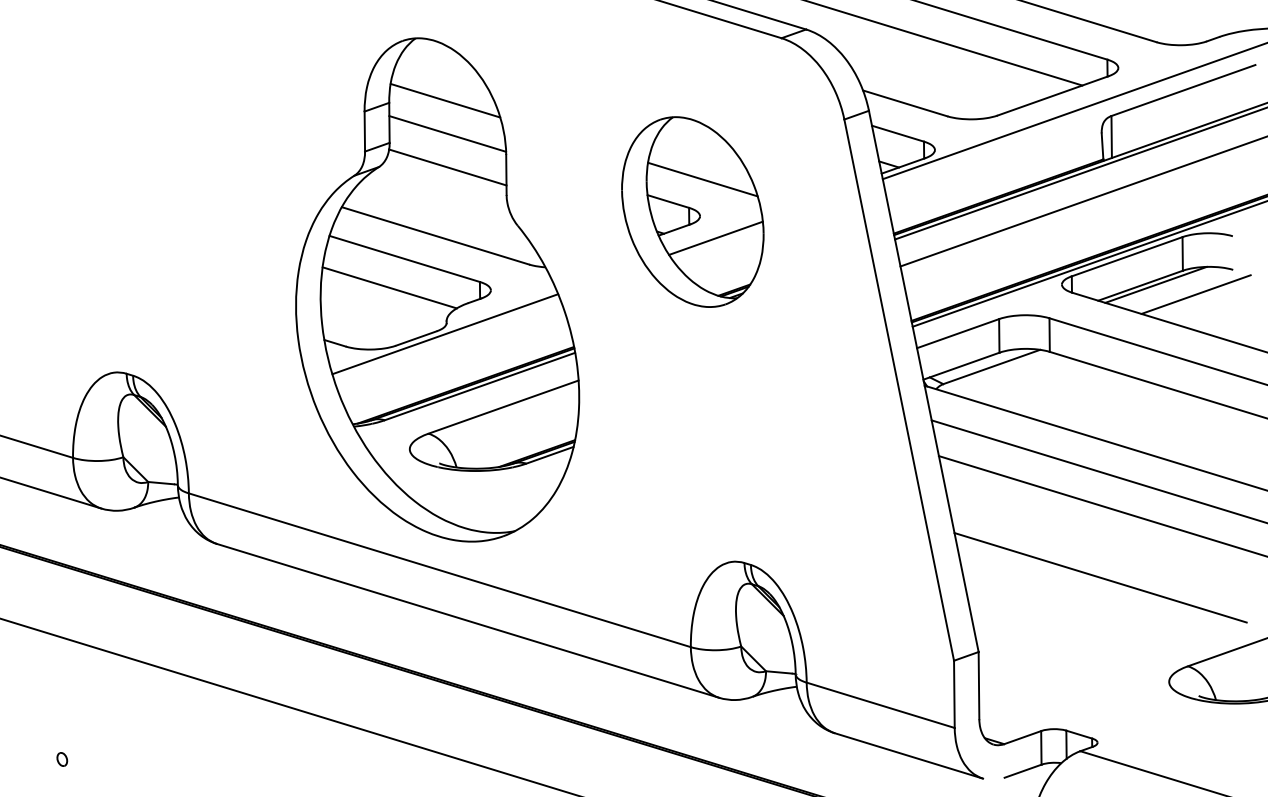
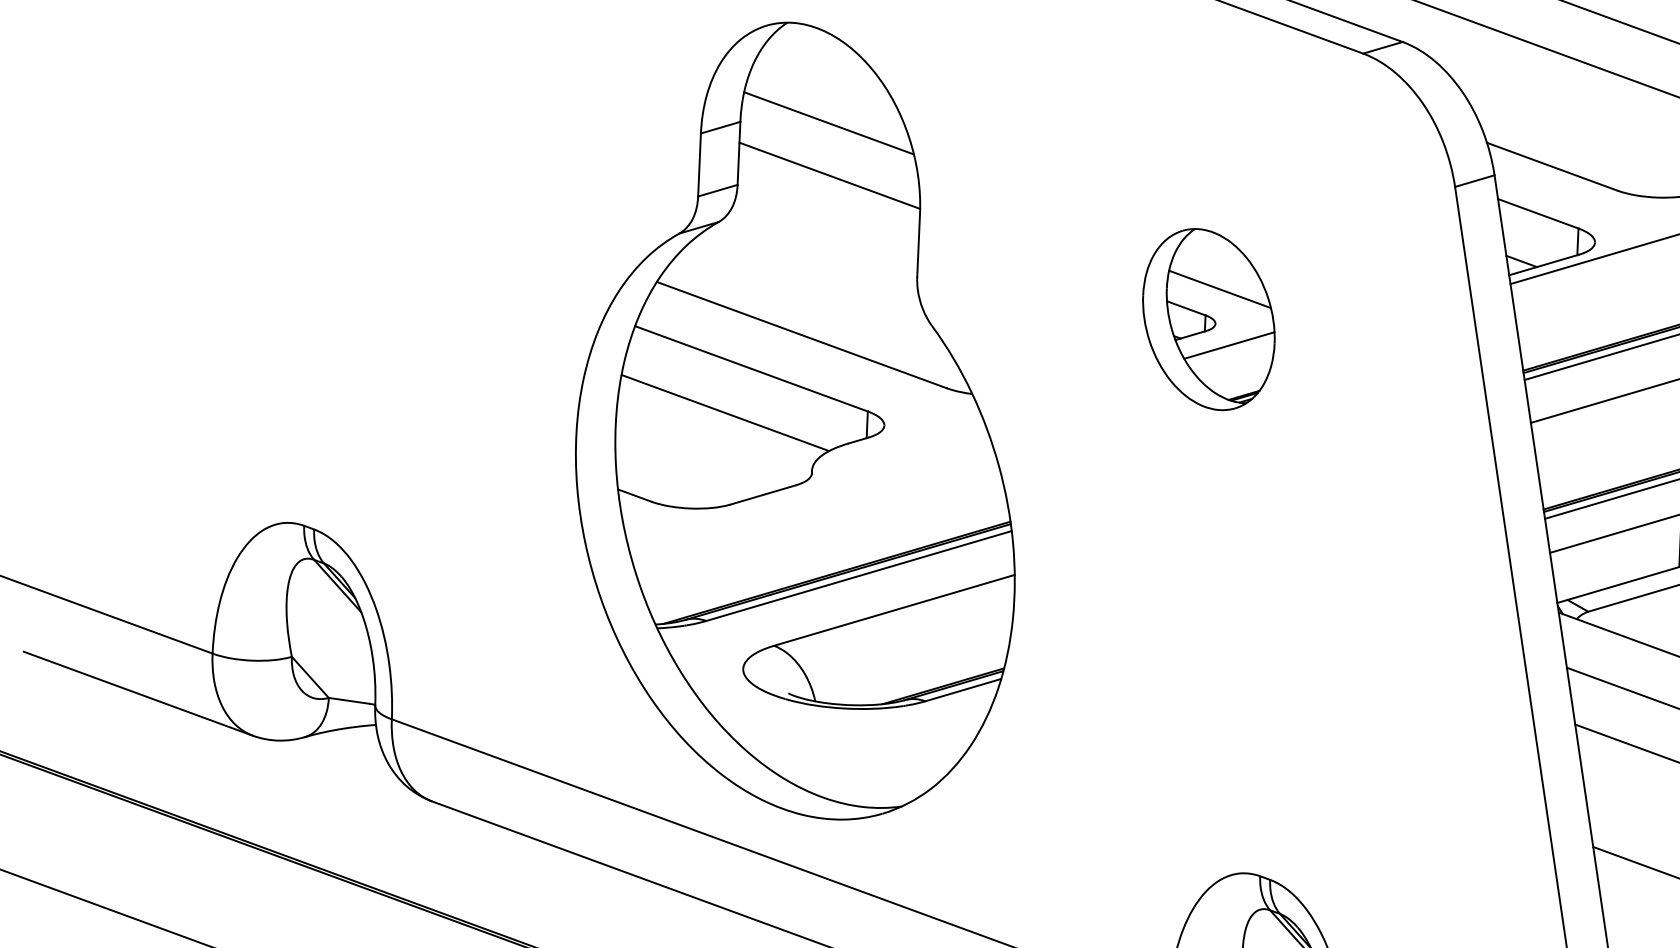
line: (447, 167) -> (826, 228), removed
part: (692, 211) -> (1208, 318), size x0.6
line: (445, 334) -> (809, 491), removed

